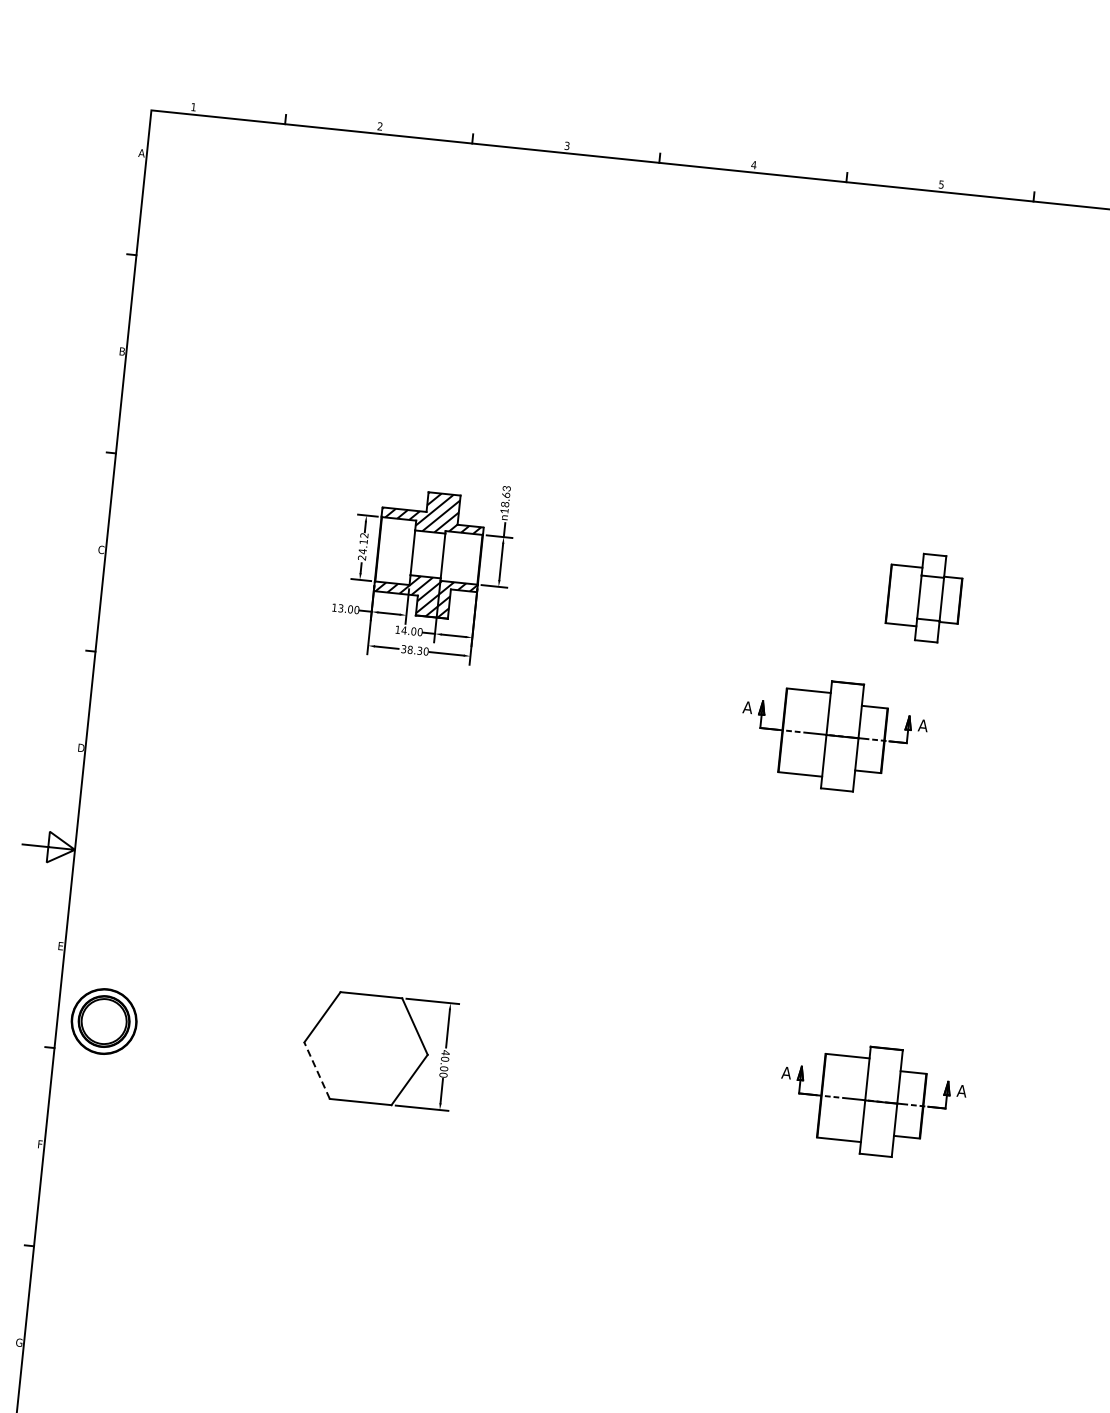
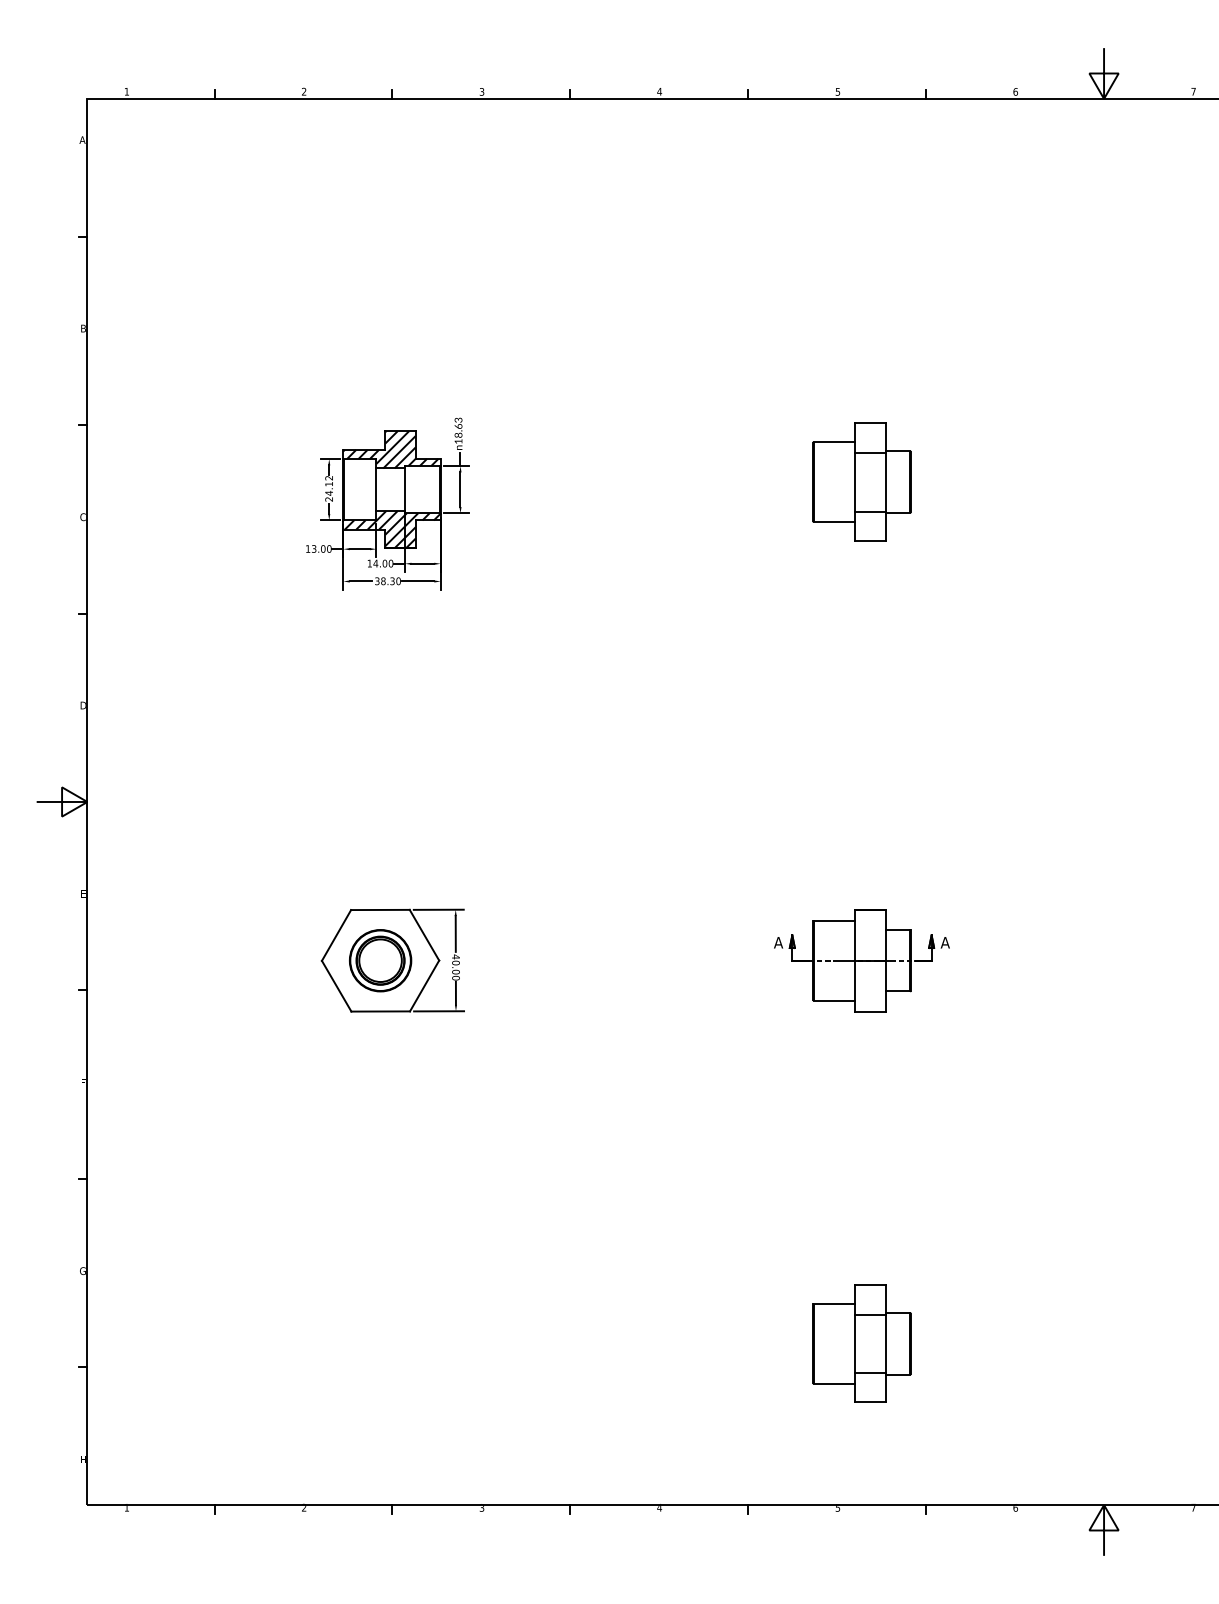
part: (923, 596) -> (861, 481), size x1.43
part: (833, 735) -> (789, 620), removed
part: (104, 1021) -> (380, 960), moved
line: (316, 1069) -> (336, 985), dashed -> solid

